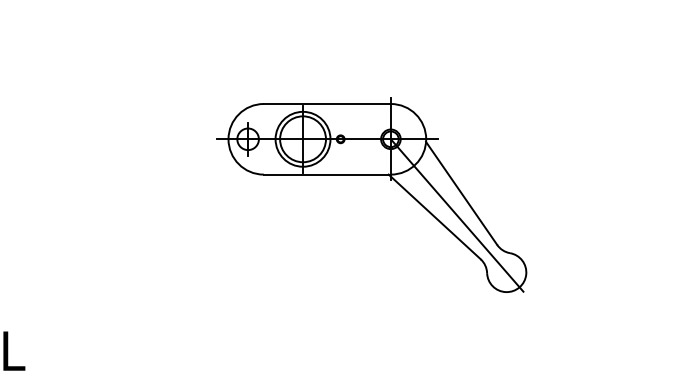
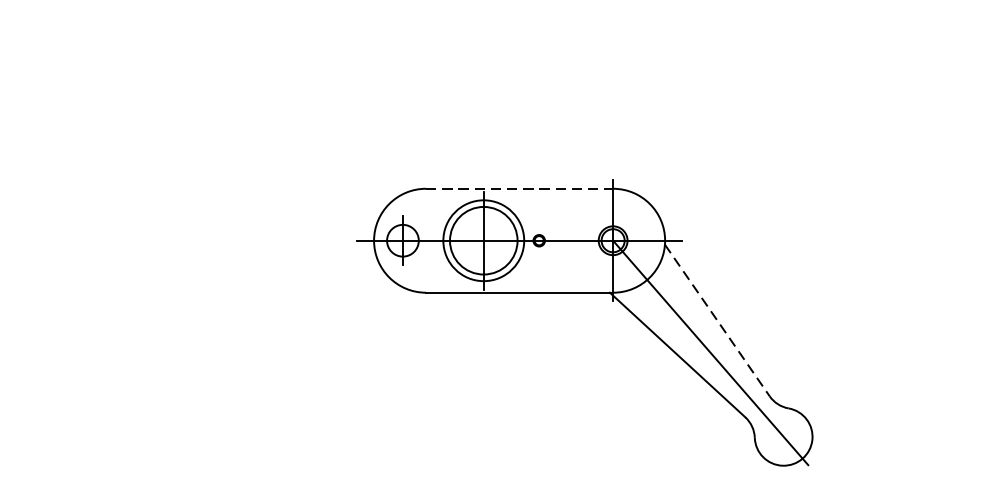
line: (327, 104) -> (519, 189), solid -> dashed
line: (461, 193) -> (717, 320), solid -> dashed

